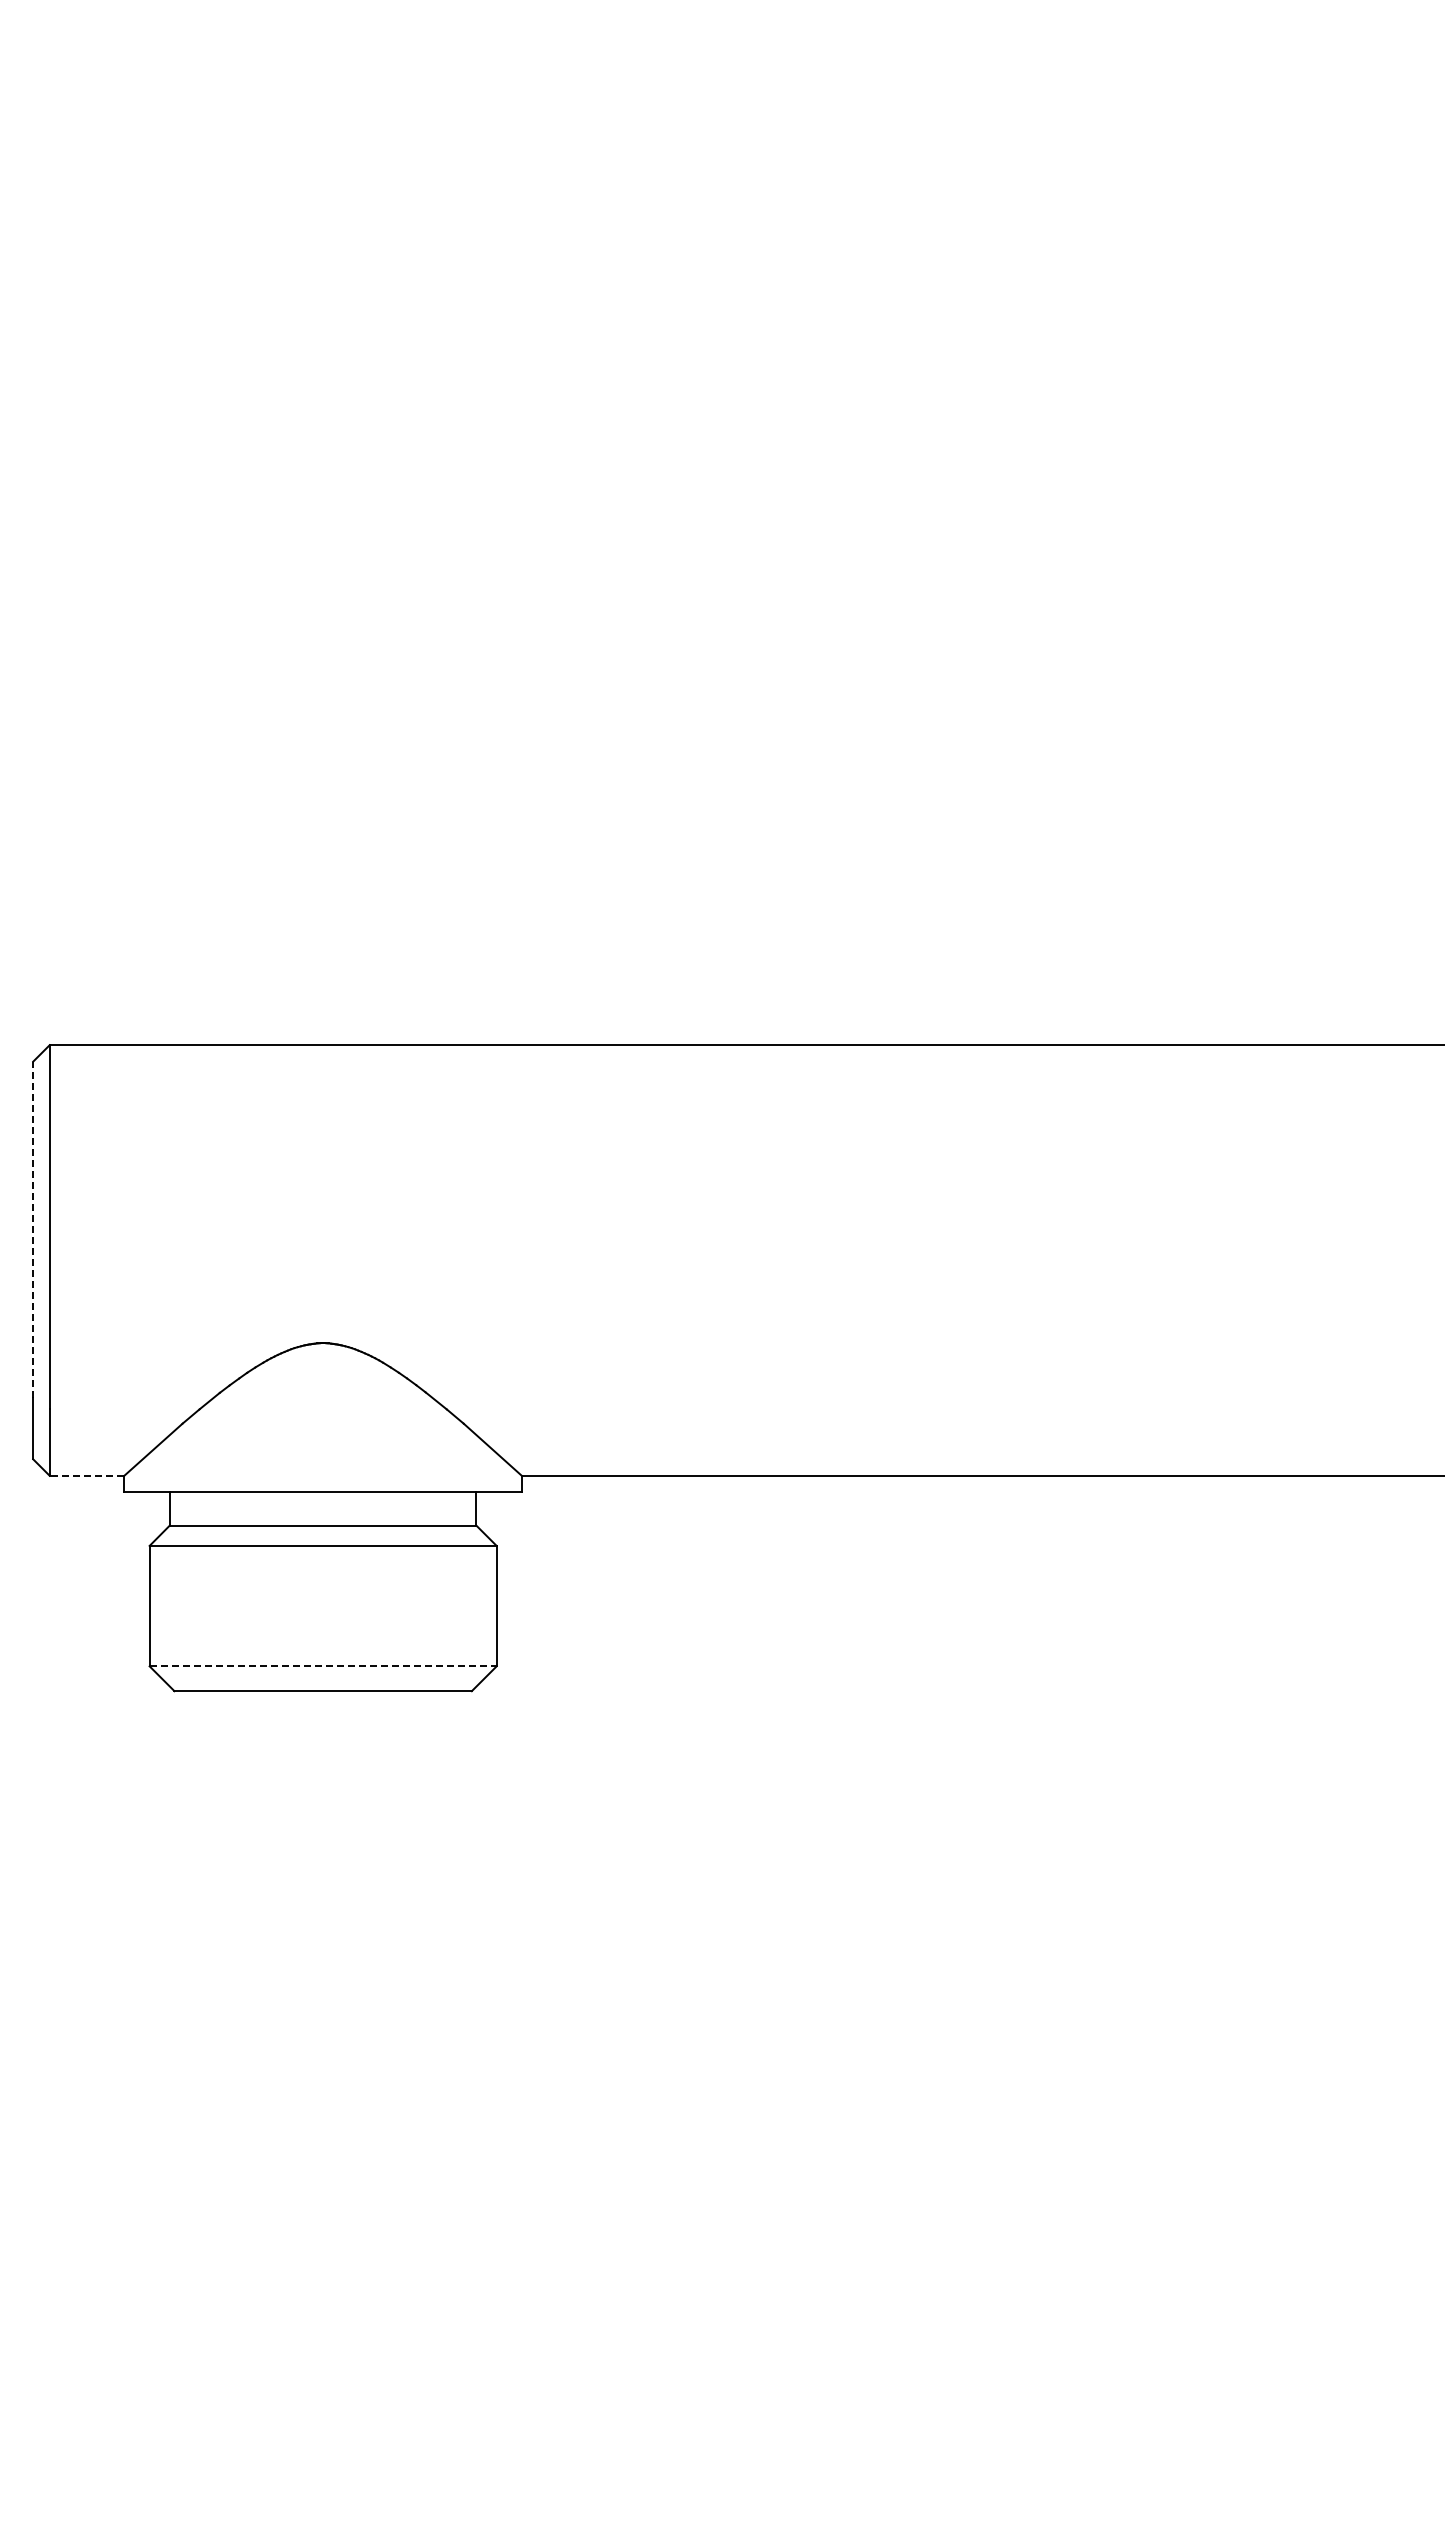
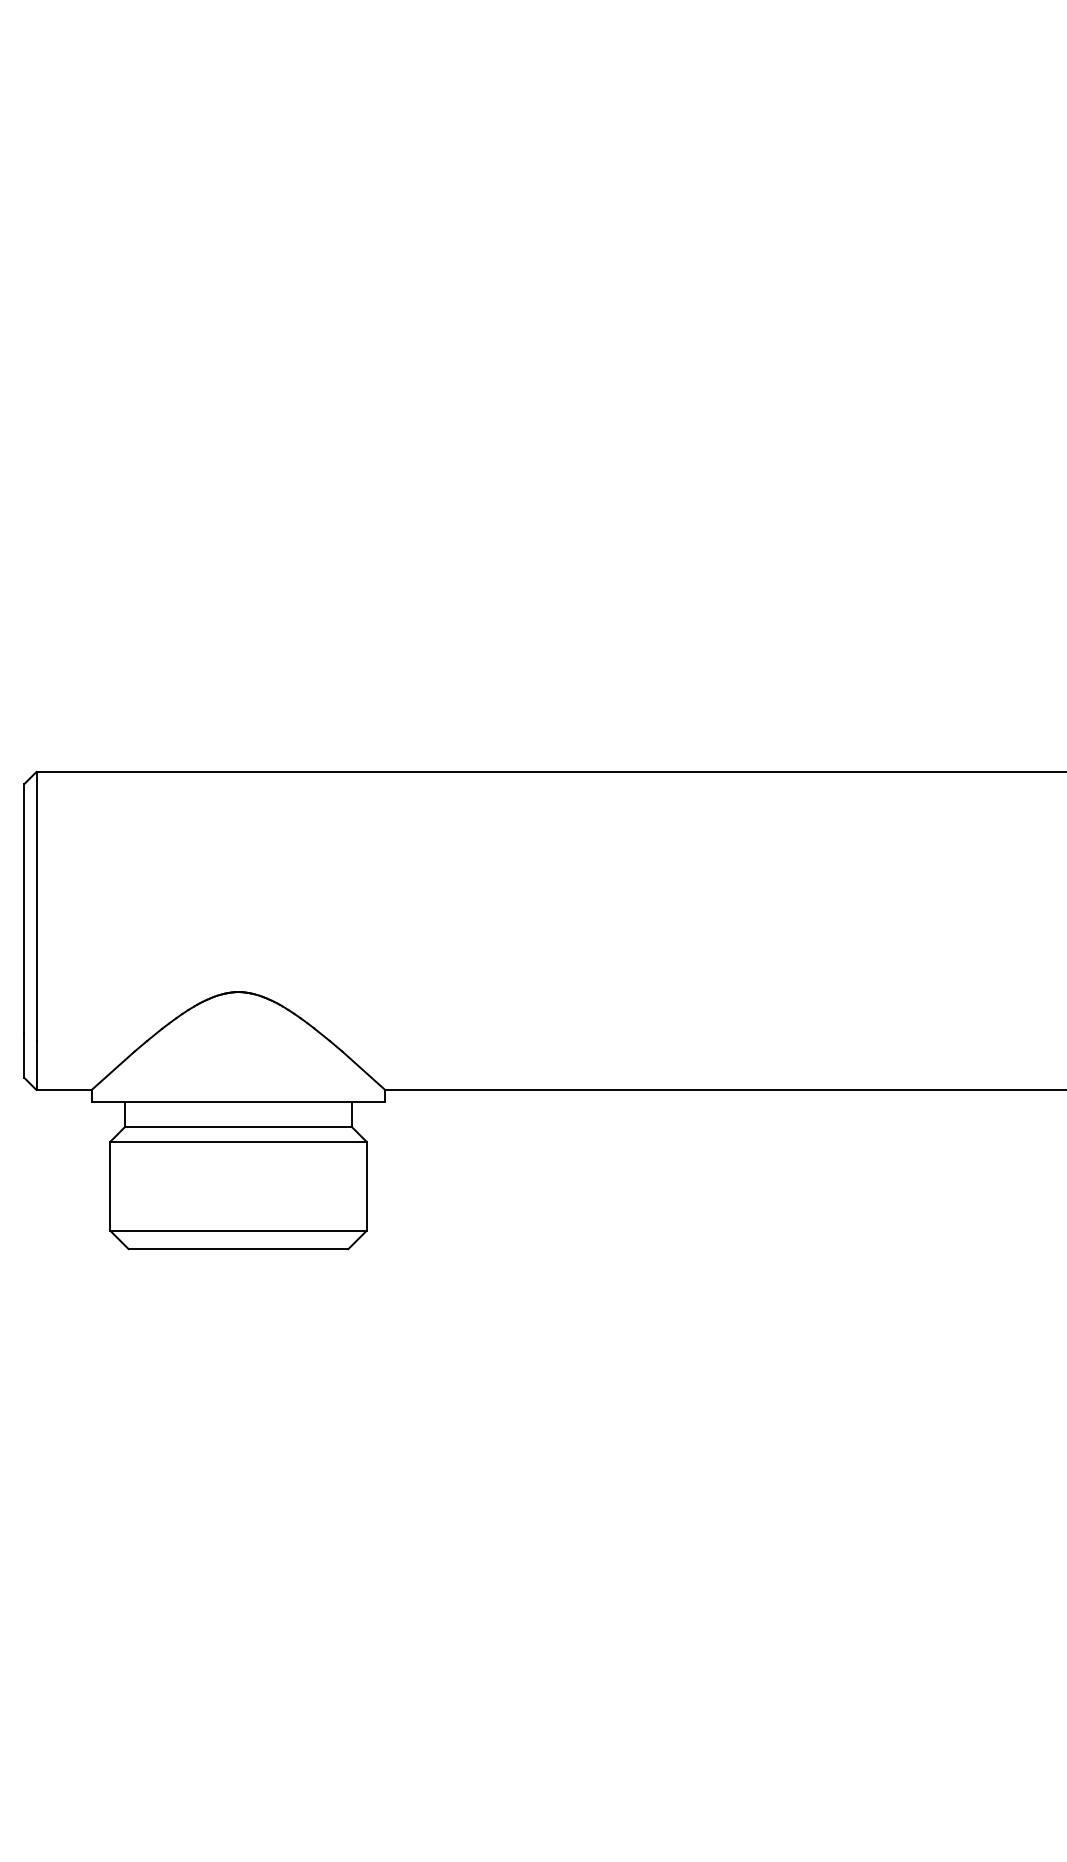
line: (33, 1229) -> (24, 908), dashed -> solid
line: (86, 1475) -> (63, 1089), dashed -> solid
line: (323, 1666) -> (238, 1230), dashed -> solid

